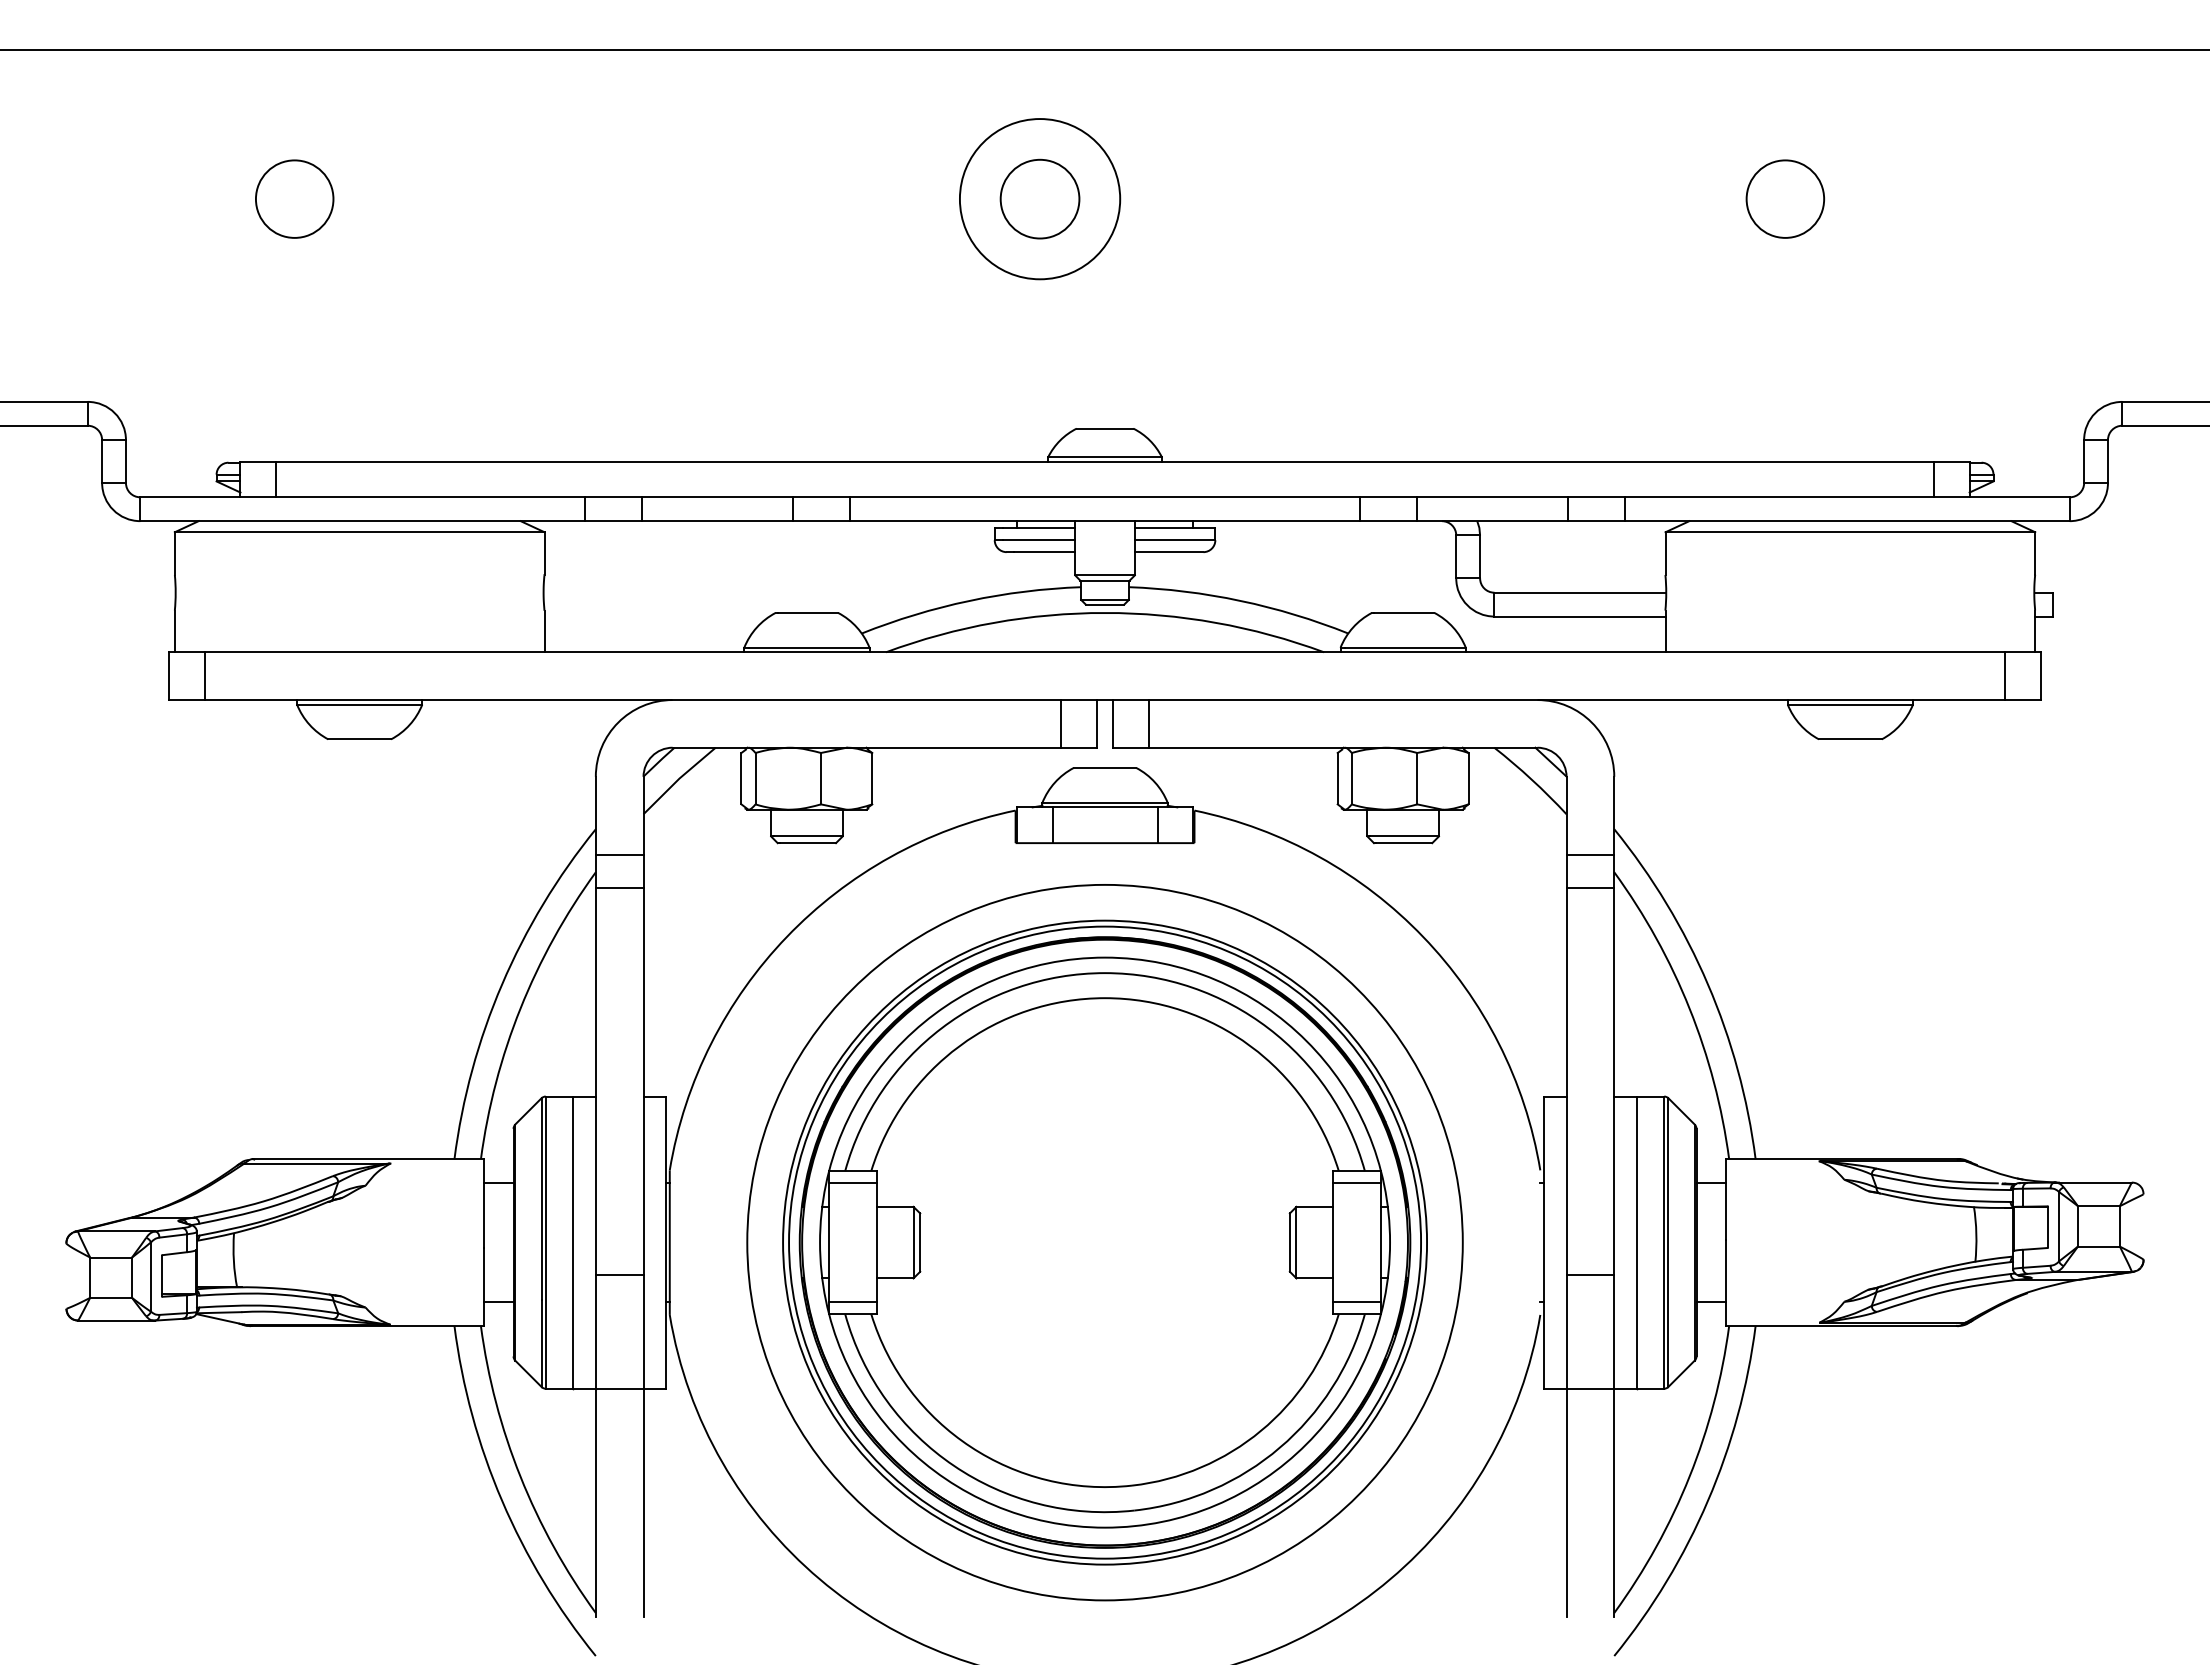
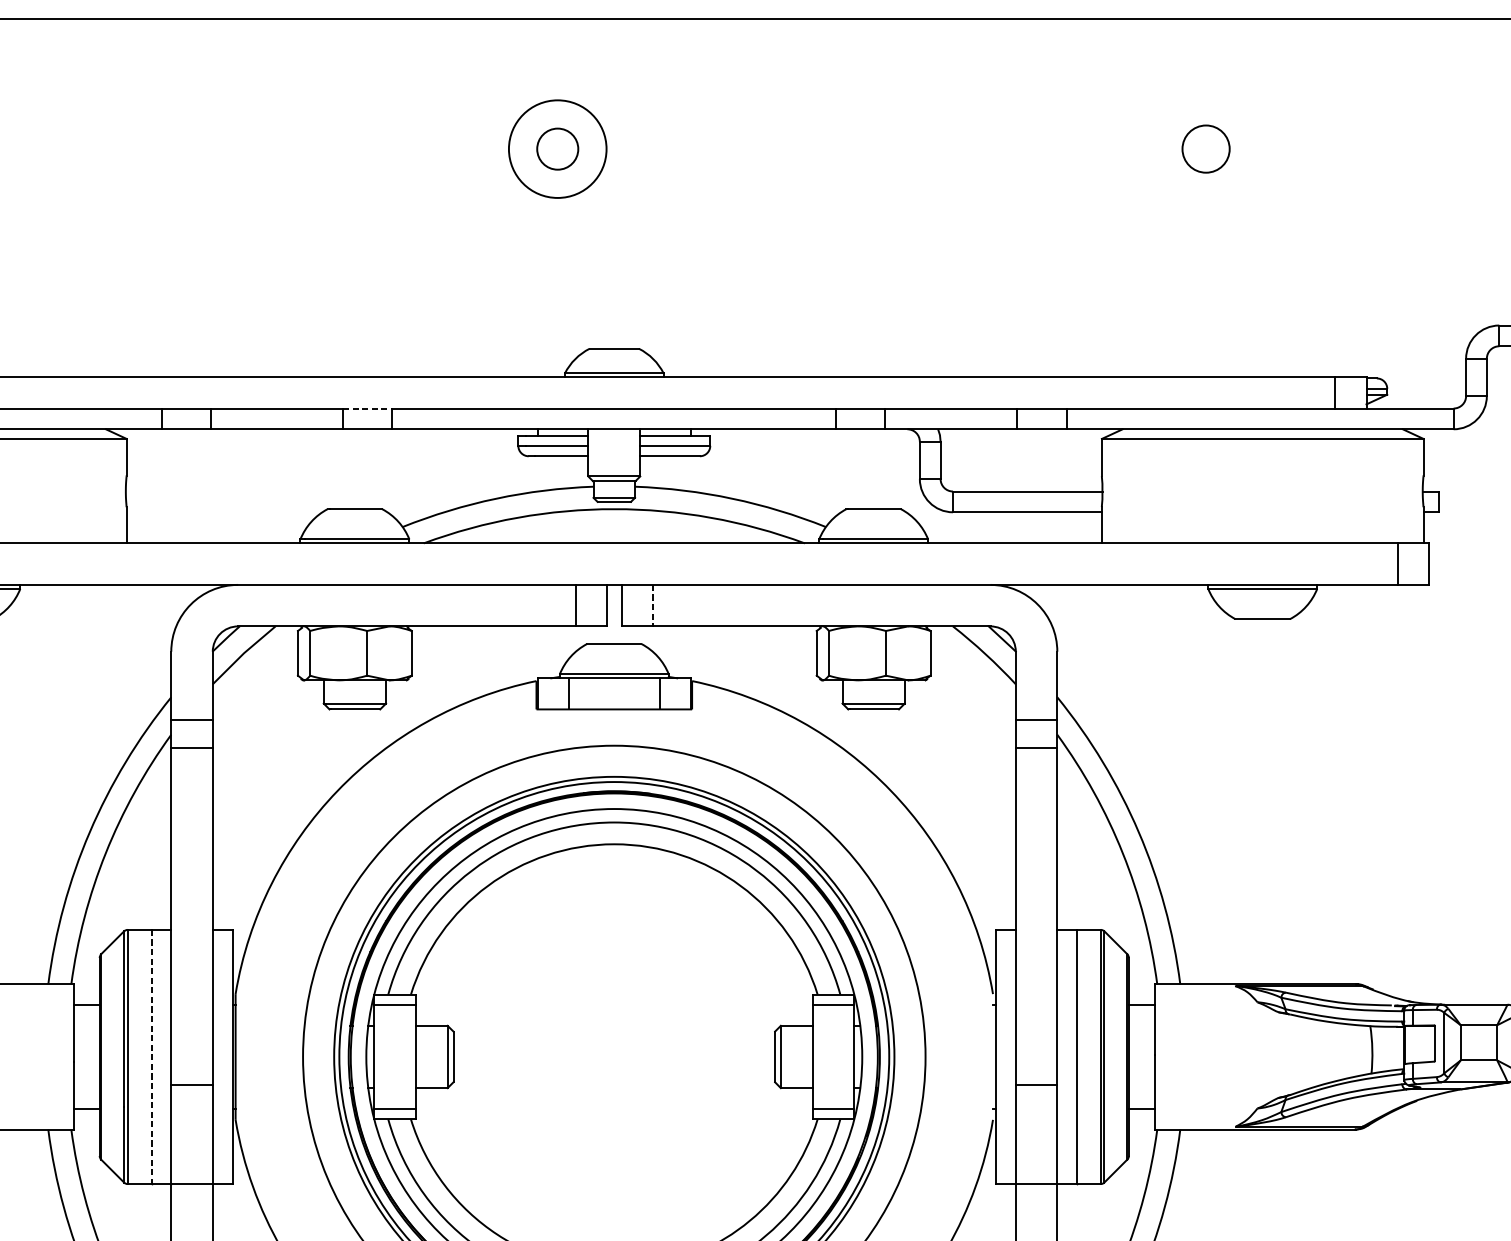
circle: (1039, 198) -> (557, 148), size x0.6
circle: (1784, 198) -> (1205, 148), size x0.7
circle: (1039, 199) -> (557, 149), size x0.7
line: (822, 497) -> (368, 408), solid -> dashed
line: (1149, 723) -> (652, 605), solid -> dashed
line: (573, 1243) -> (151, 1057), solid -> dashed

